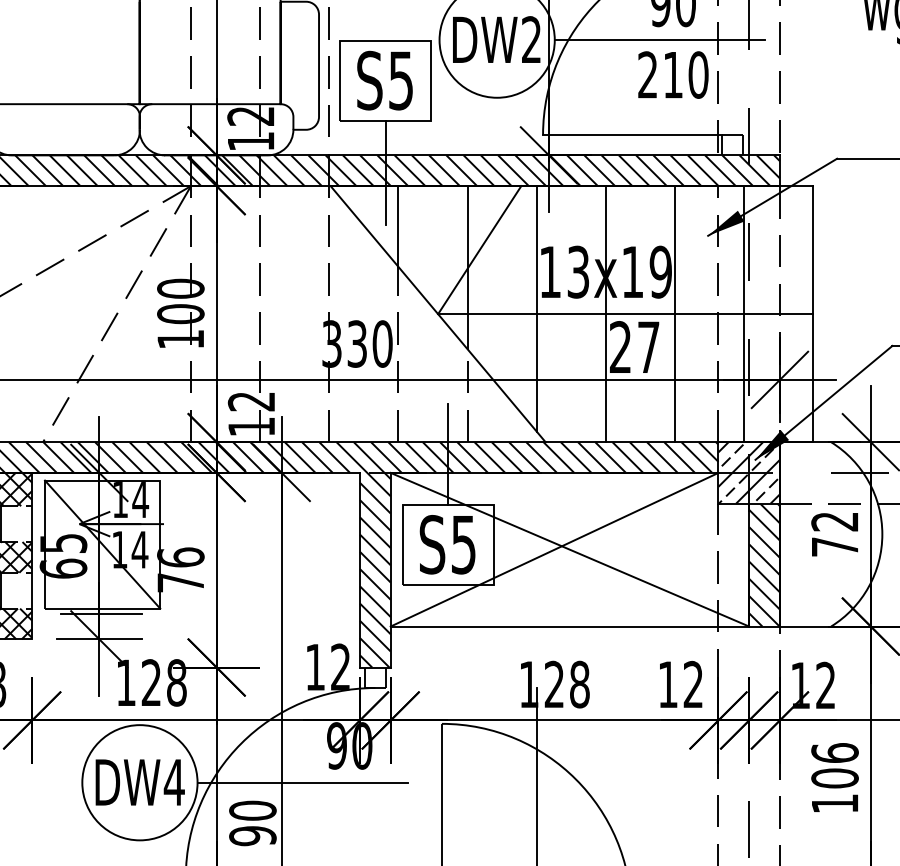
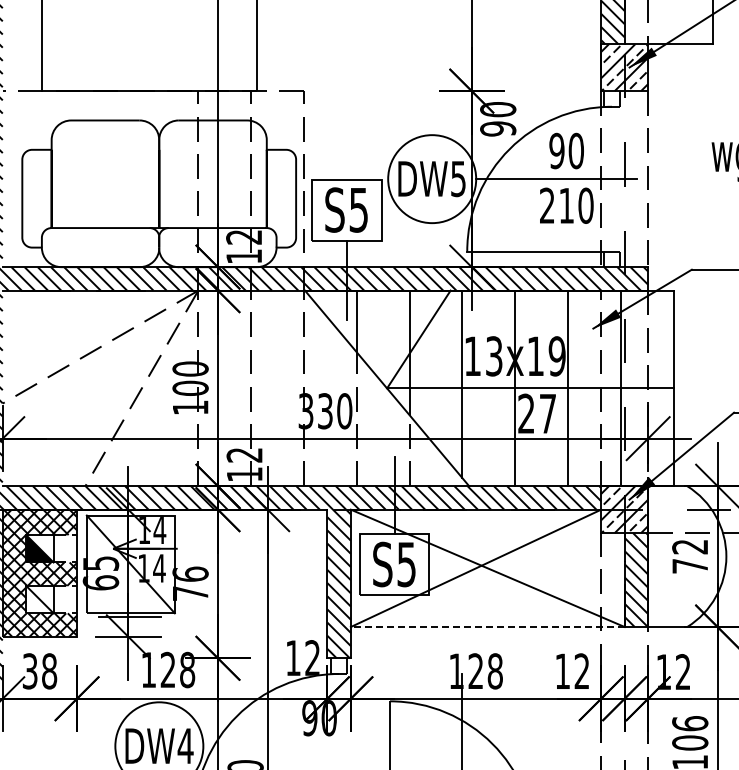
text: (531, 39) -> (458, 178), DW2 -> DW5
line: (569, 627) -> (487, 627), solid -> dashed
line: (302, 782) -> (283, 746), removed

